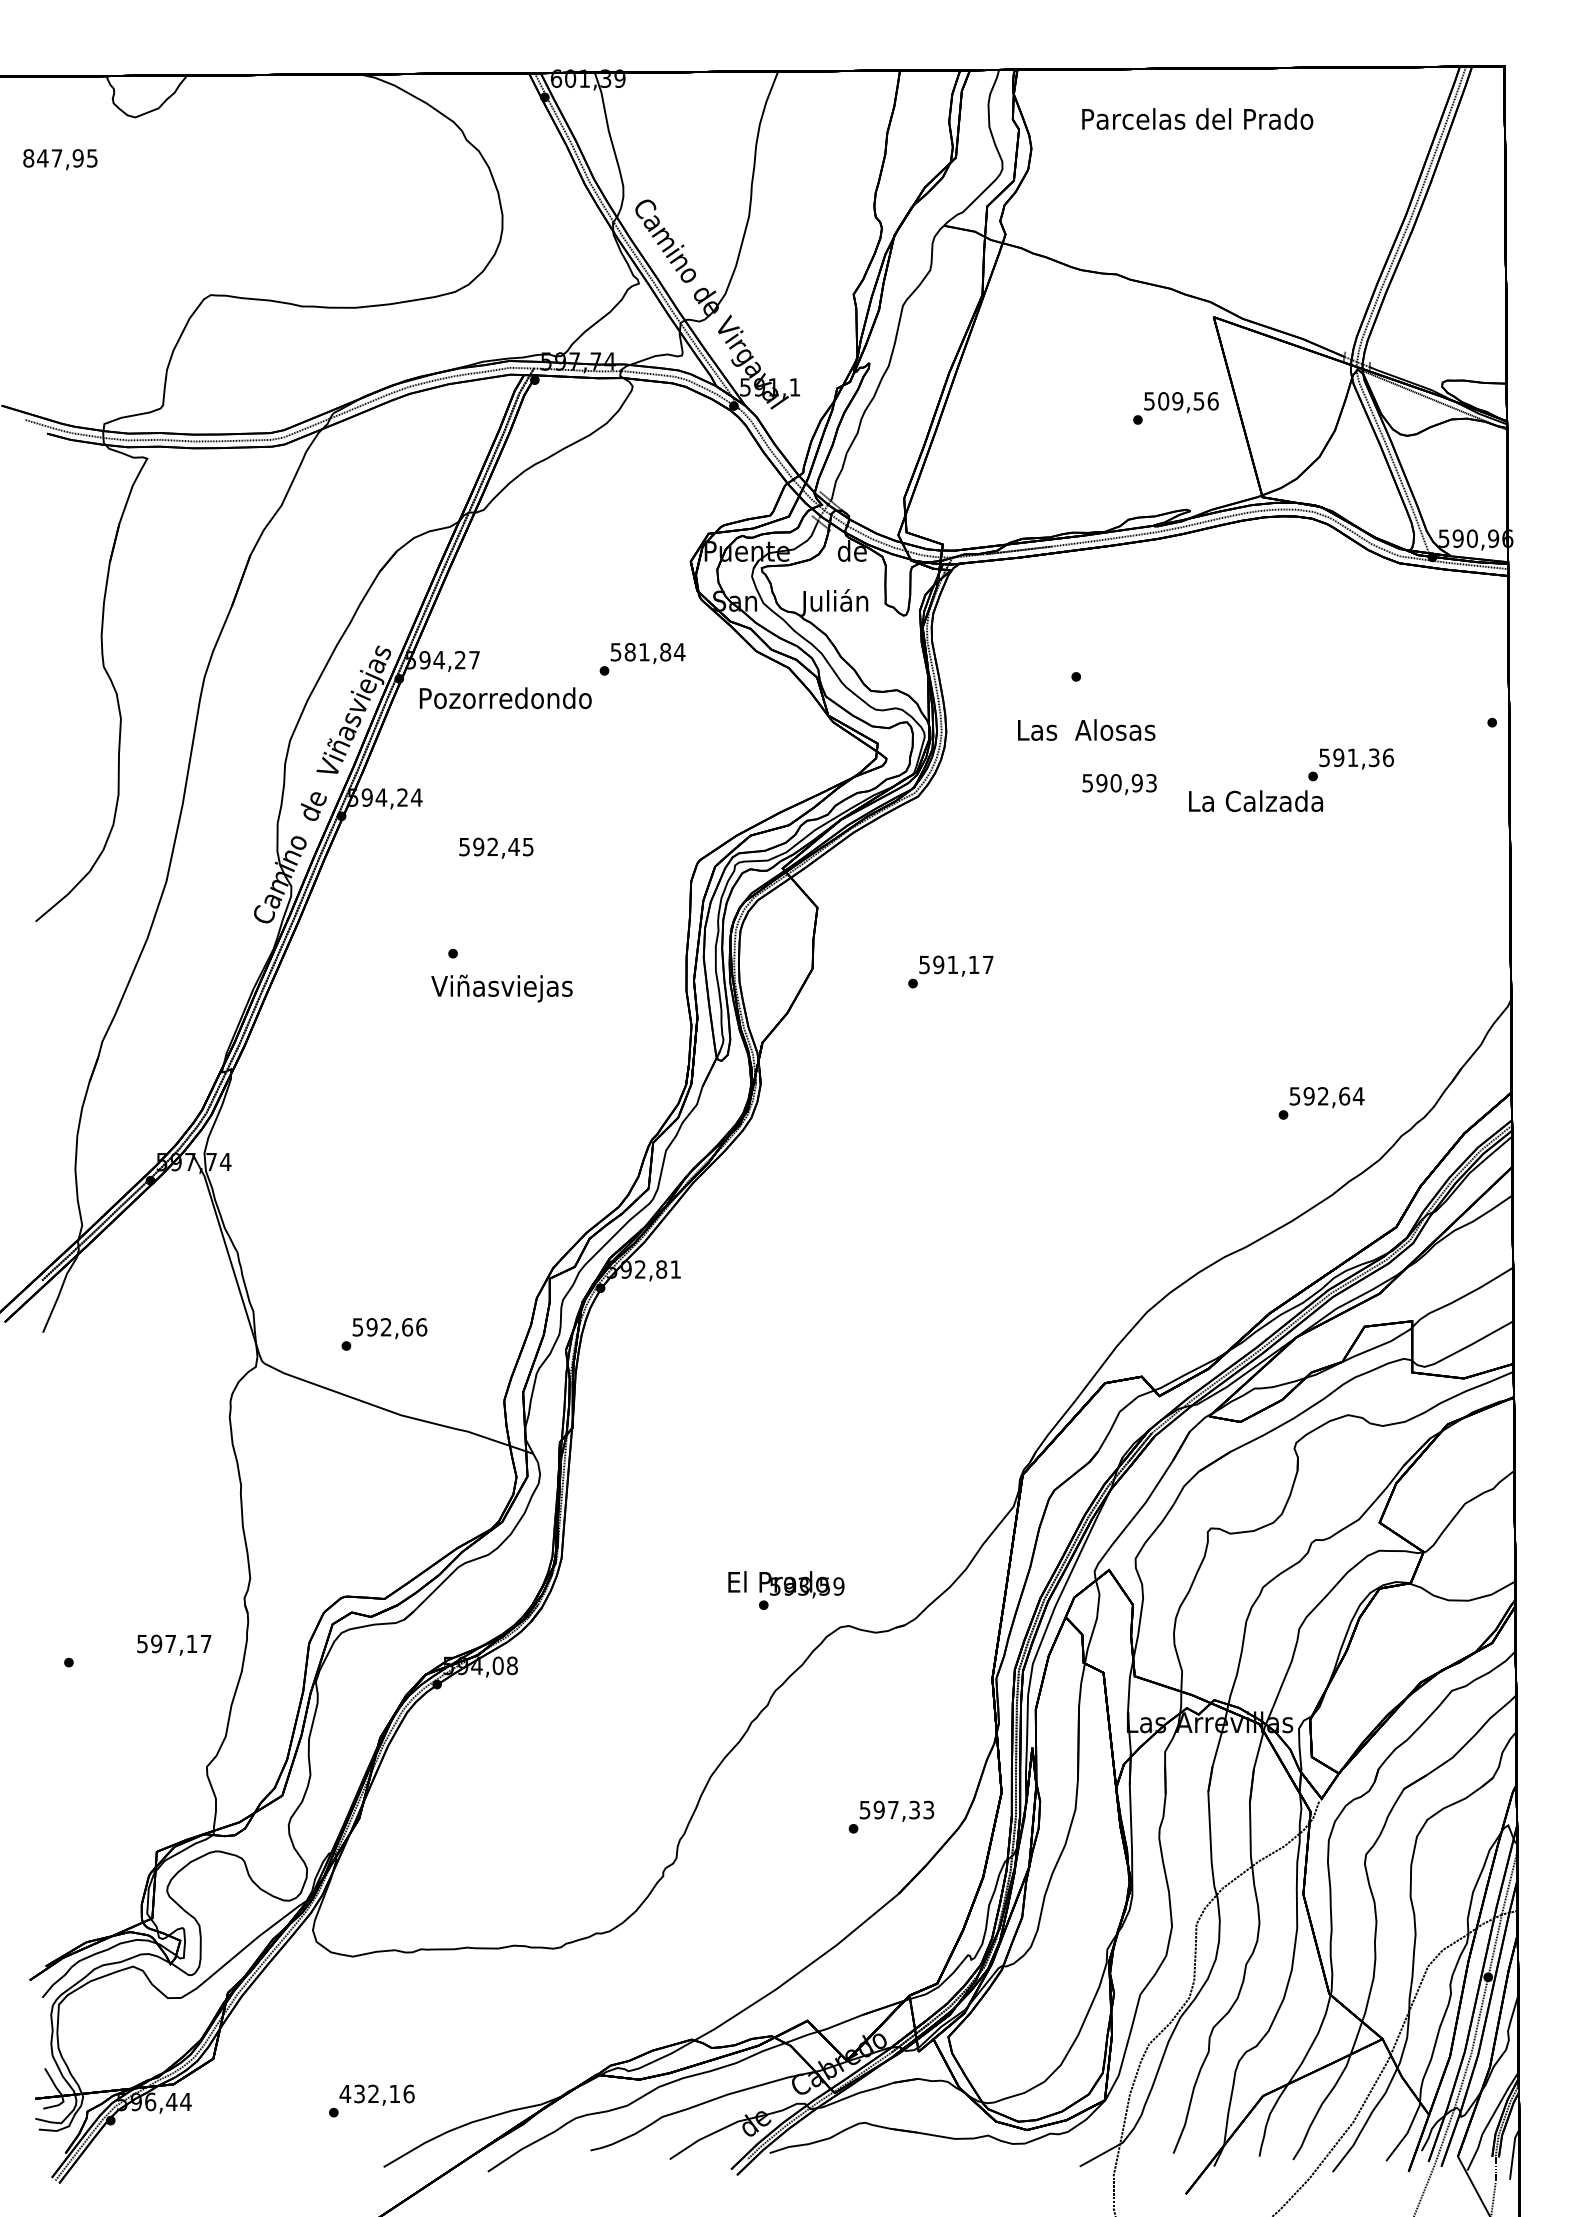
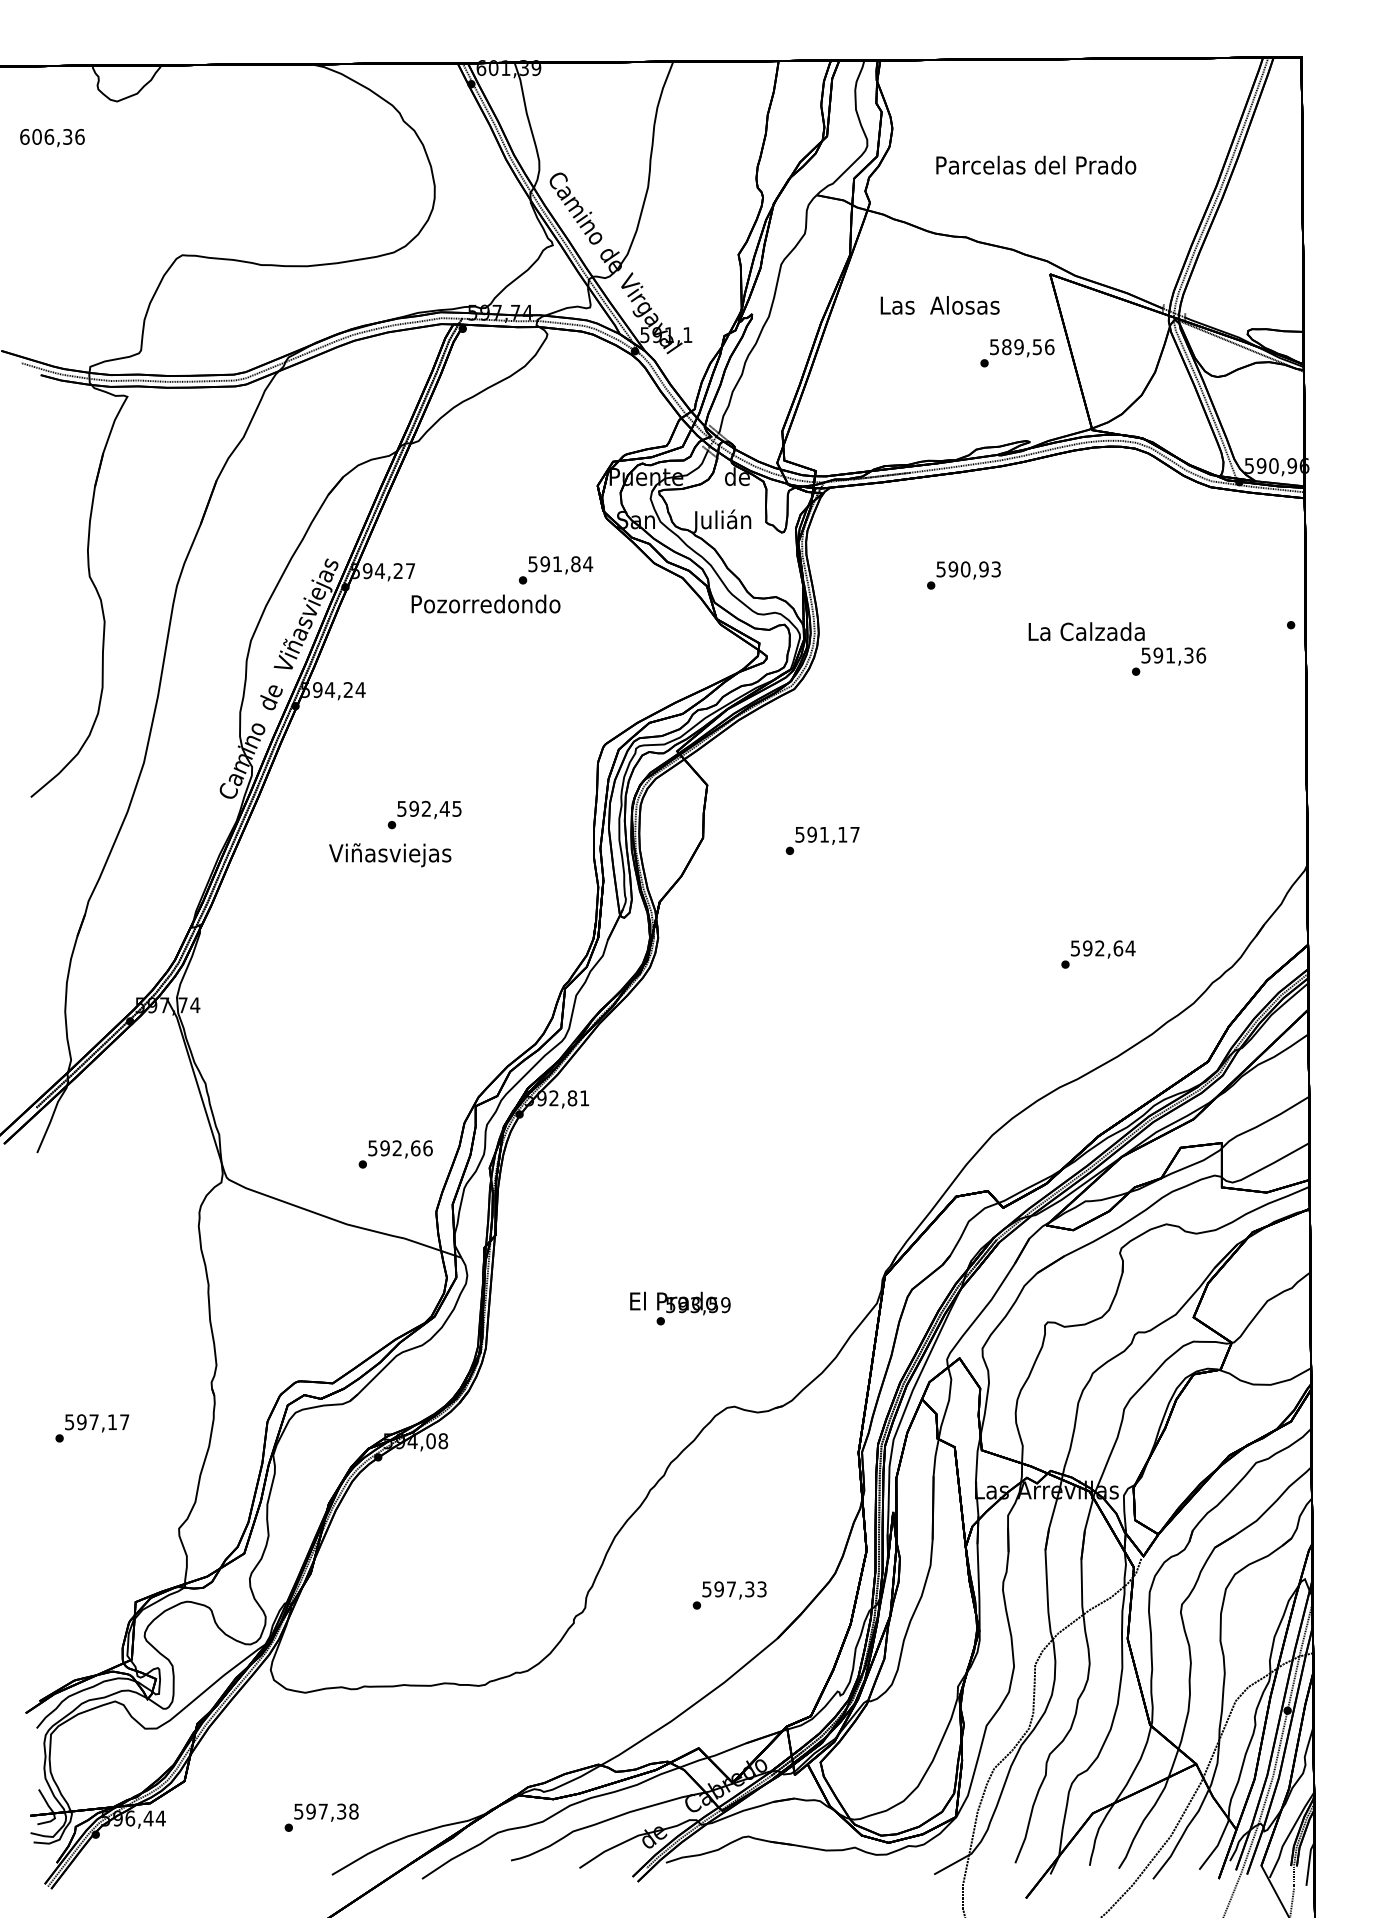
text: (1197, 118) -> (1036, 164), moved
text: (60, 158) -> (52, 137), 847,95 -> 606,36
text: (1163, 401) -> (1006, 347), 509,56 -> 589,56
text: (629, 652) -> (544, 564), 581,84 -> 591,84
text: (505, 698) -> (485, 604), moved
text: (1086, 729) -> (940, 304), moved
text: (1119, 784) -> (968, 570), moved
text: (1255, 800) -> (1086, 631), moved
text: (496, 847) -> (429, 809), moved
text: (501, 988) -> (389, 855), moved
text: (1321, 1103) -> (1098, 954), moved
text: (384, 1334) -> (395, 1154), moved
text: (786, 1590) -> (680, 1308), moved
text: (174, 1644) -> (97, 1422), moved
text: (891, 1816) -> (729, 1594), moved
text: (376, 2093) -> (325, 1811), 432,16 -> 597,38

